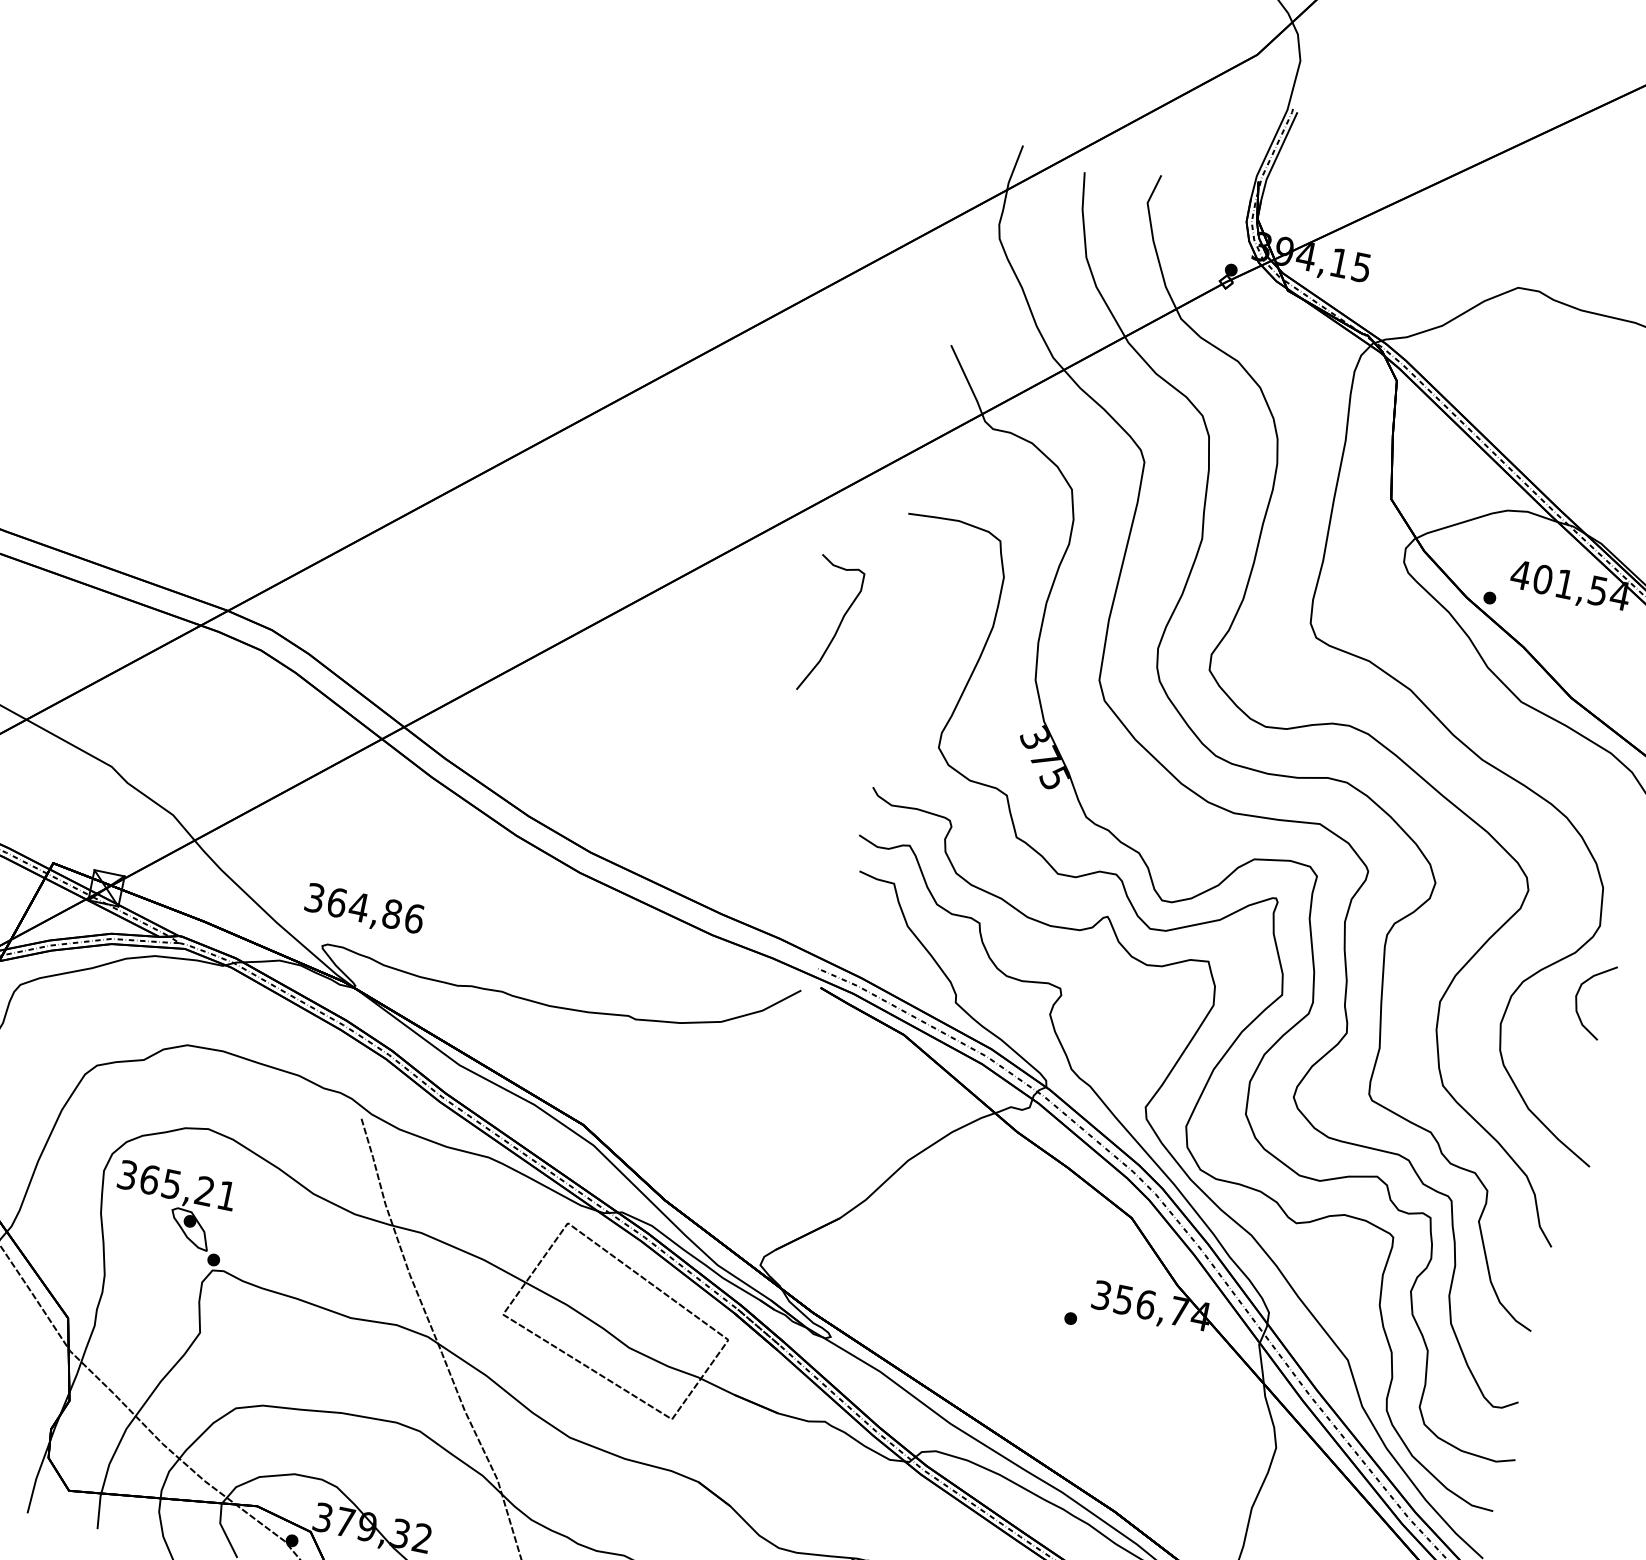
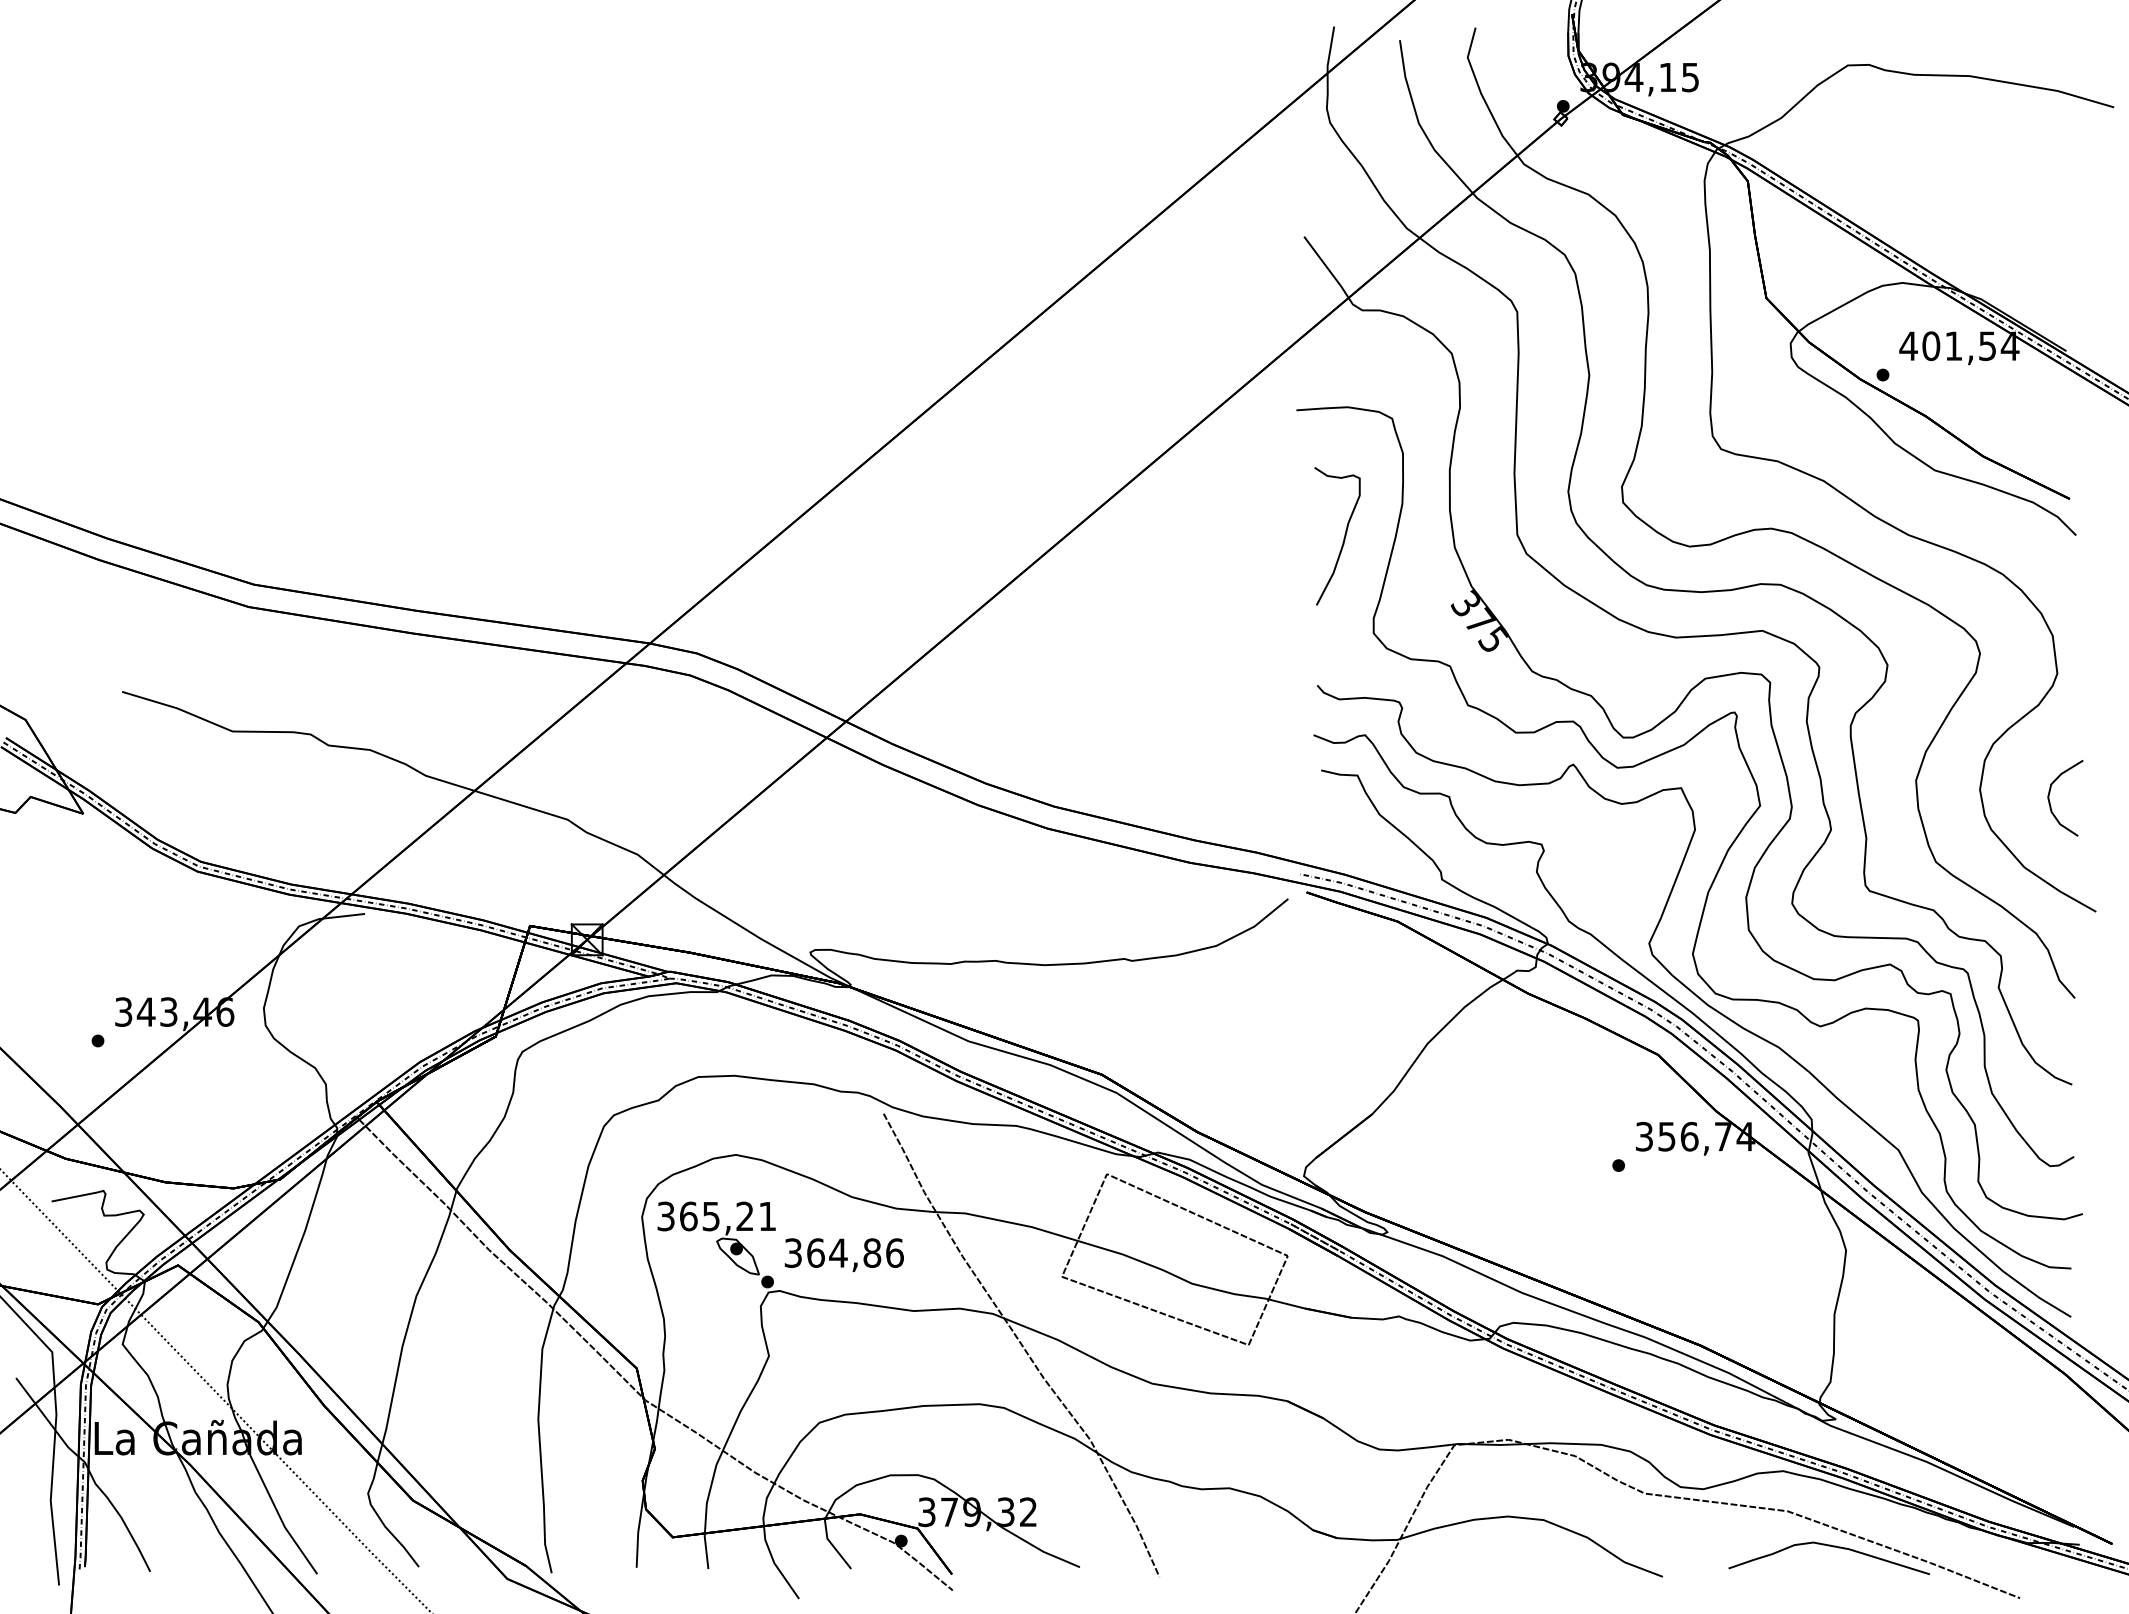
curve: (836, 629) -> (1343, 538), moved
text: (363, 909) -> (843, 1254), moved
curve: (1577, 1000) -> (2050, 801), moved

